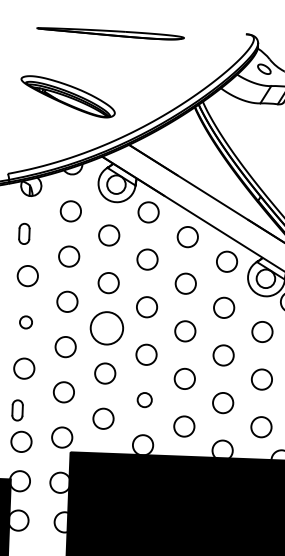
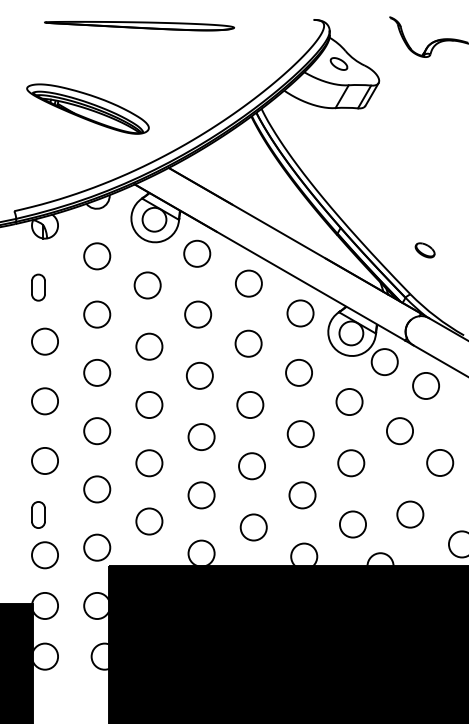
circle: (25, 322) -> (44, 401), size x1.67
circle: (107, 327) -> (149, 404), size x0.62
circle: (144, 400) -> (201, 495), size x1.43

